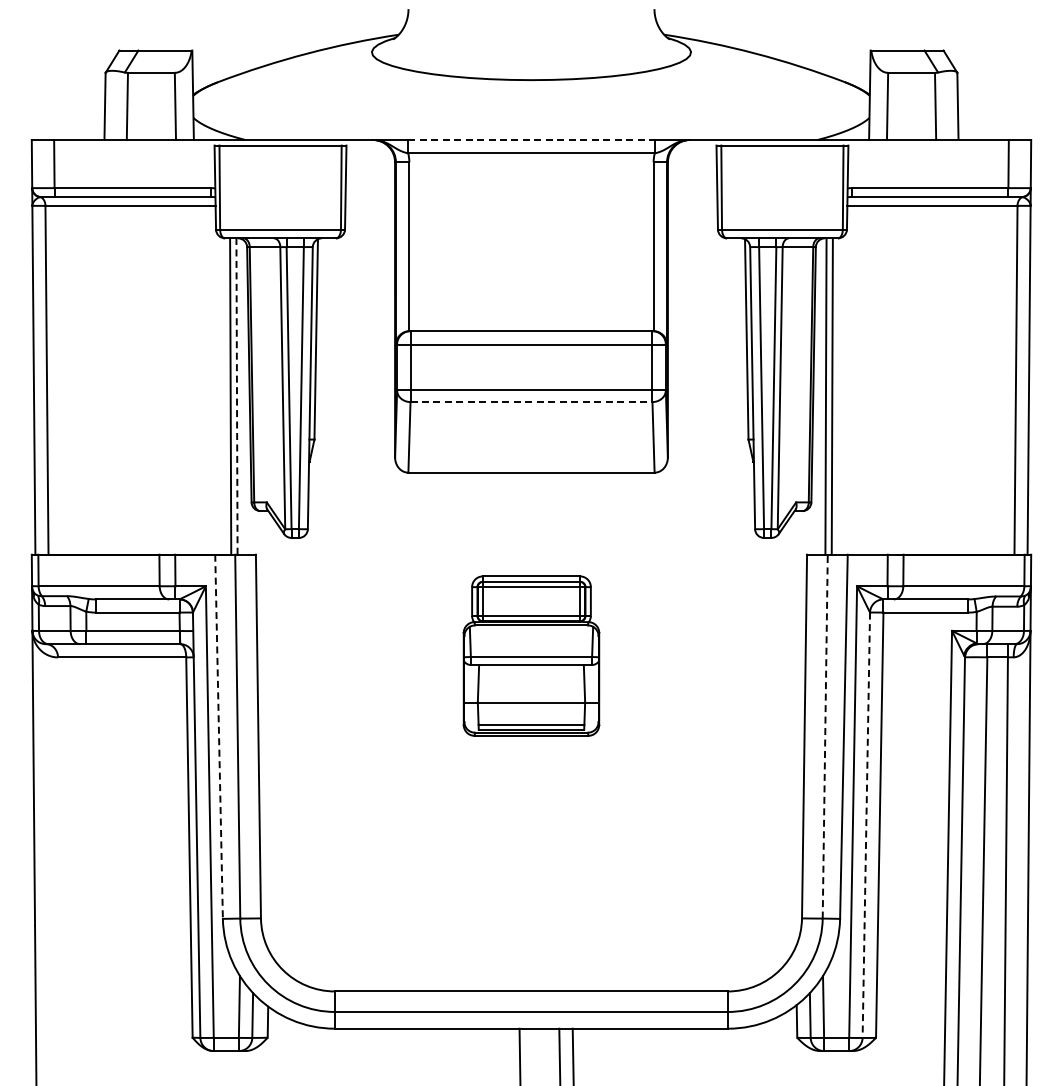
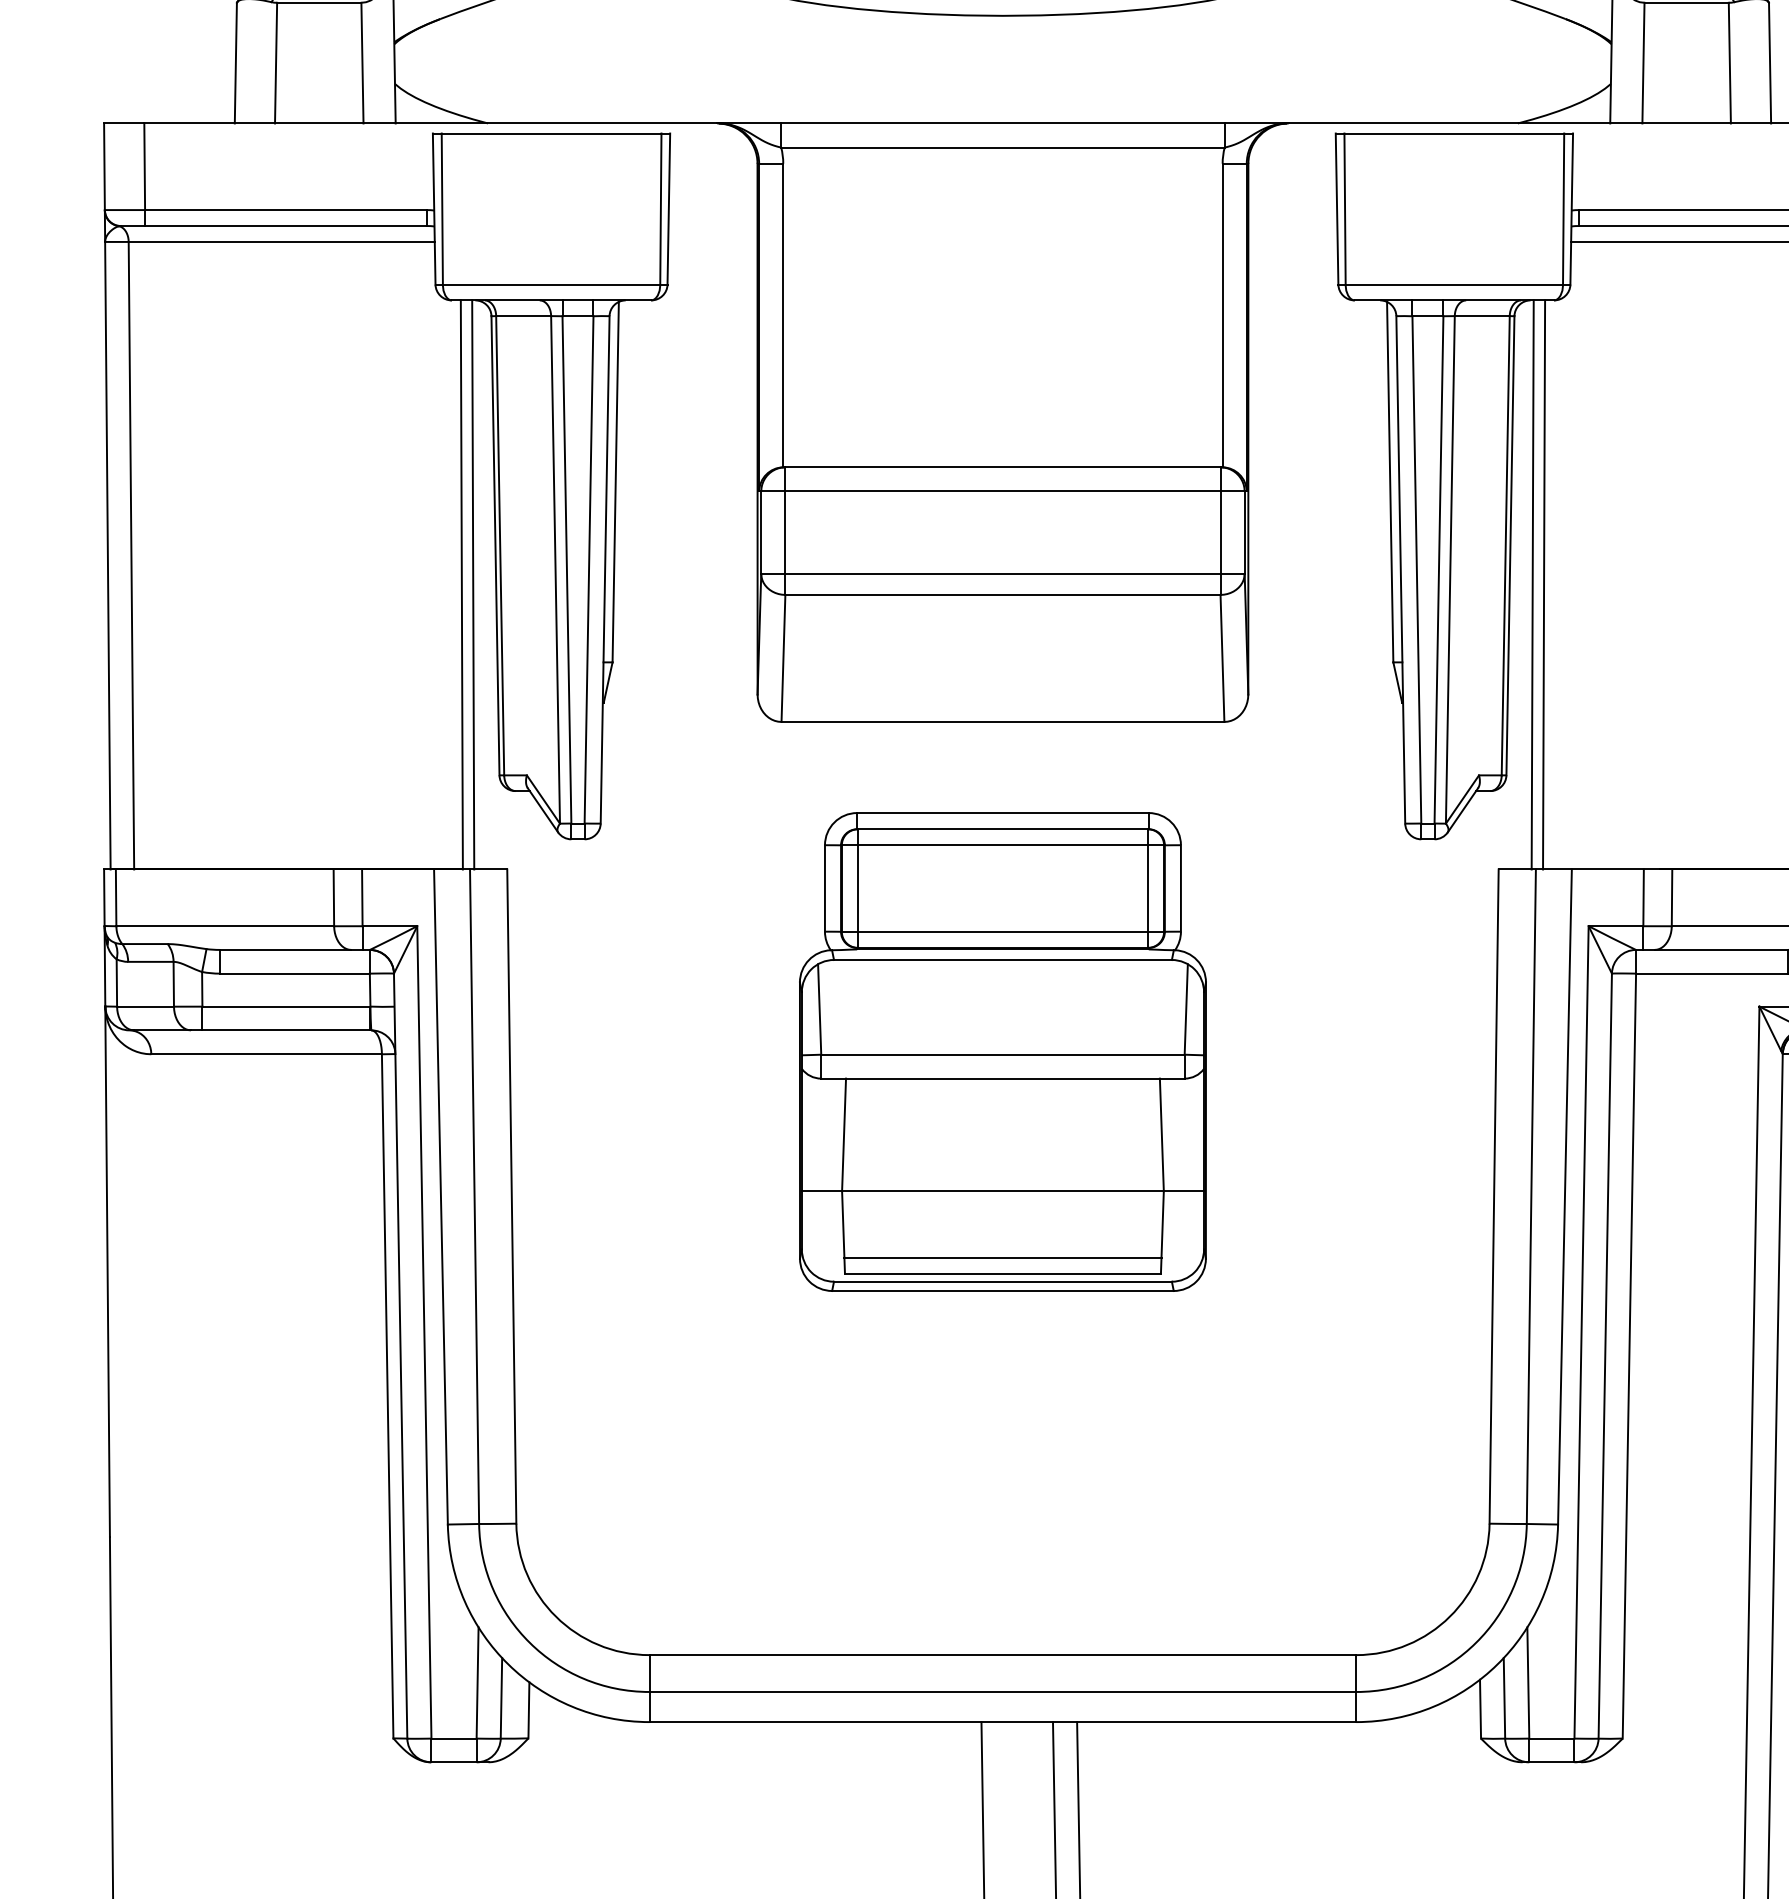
line: (531, 139) -> (1002, 122), dashed -> solid
line: (237, 396) -> (474, 584), dashed -> solid
line: (531, 402) -> (1002, 595), dashed -> solid
part: (531, 655) -> (1002, 1050), size x1.67
line: (825, 736) -> (1531, 1196), dashed -> solid
line: (219, 737) -> (441, 1198), dashed -> solid
line: (866, 825) -> (1605, 1356), dashed -> solid

